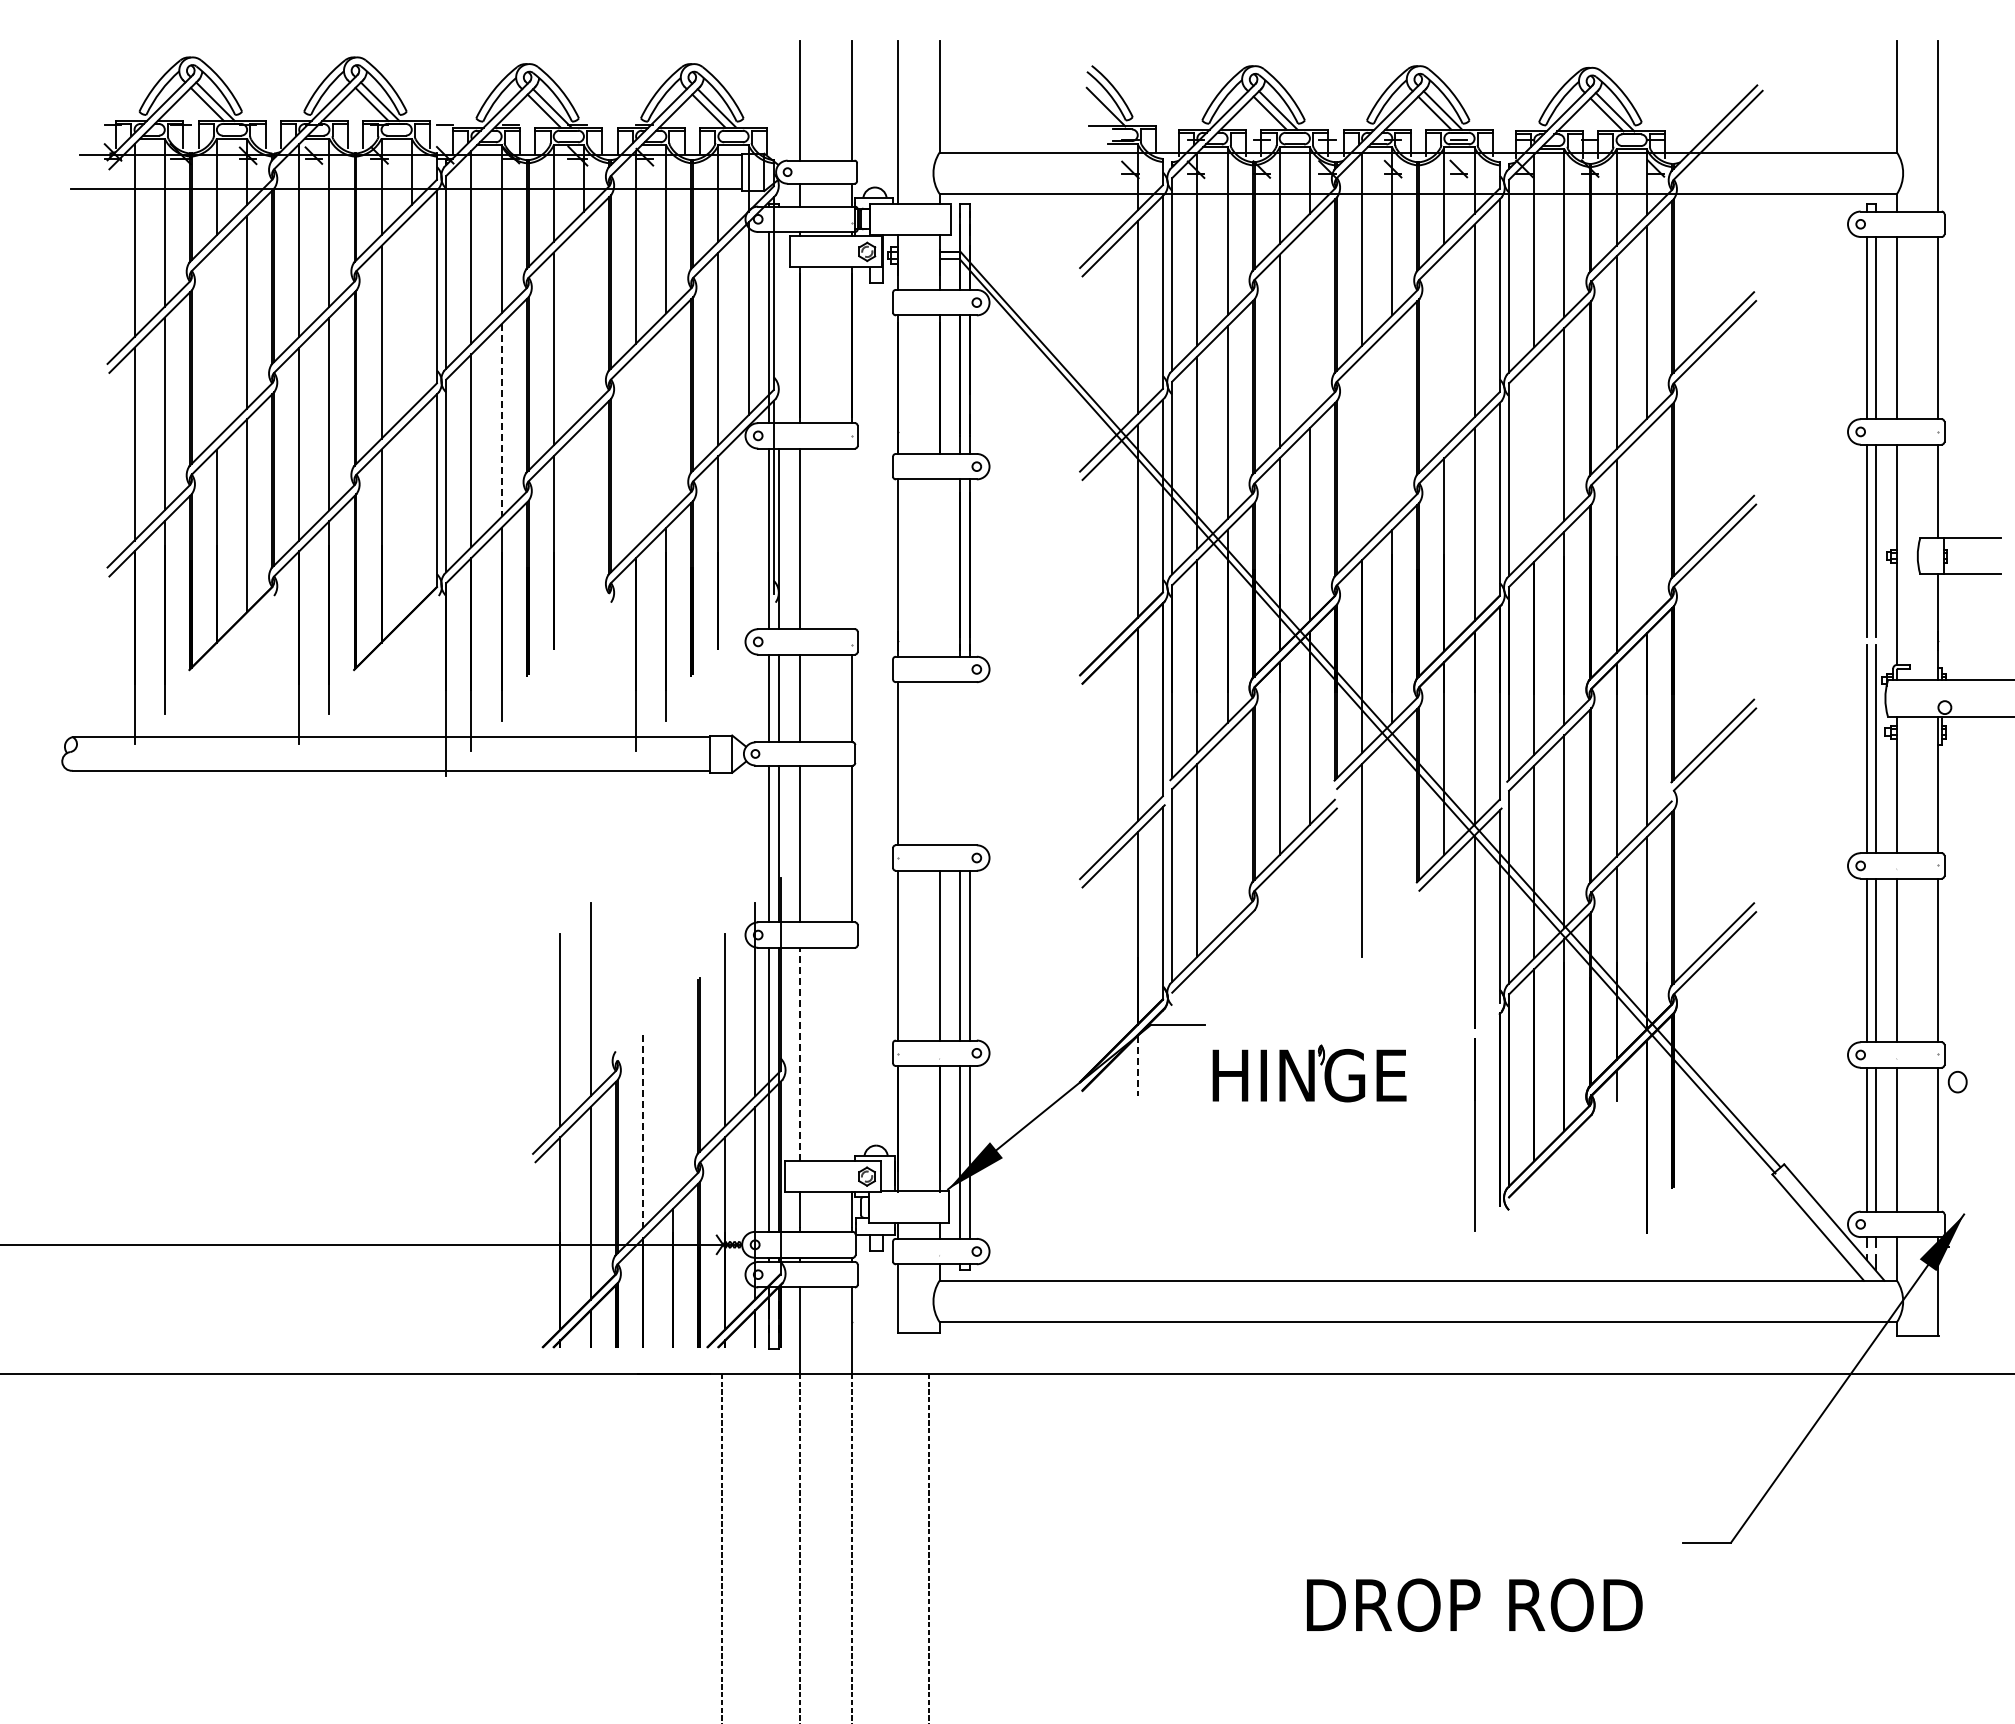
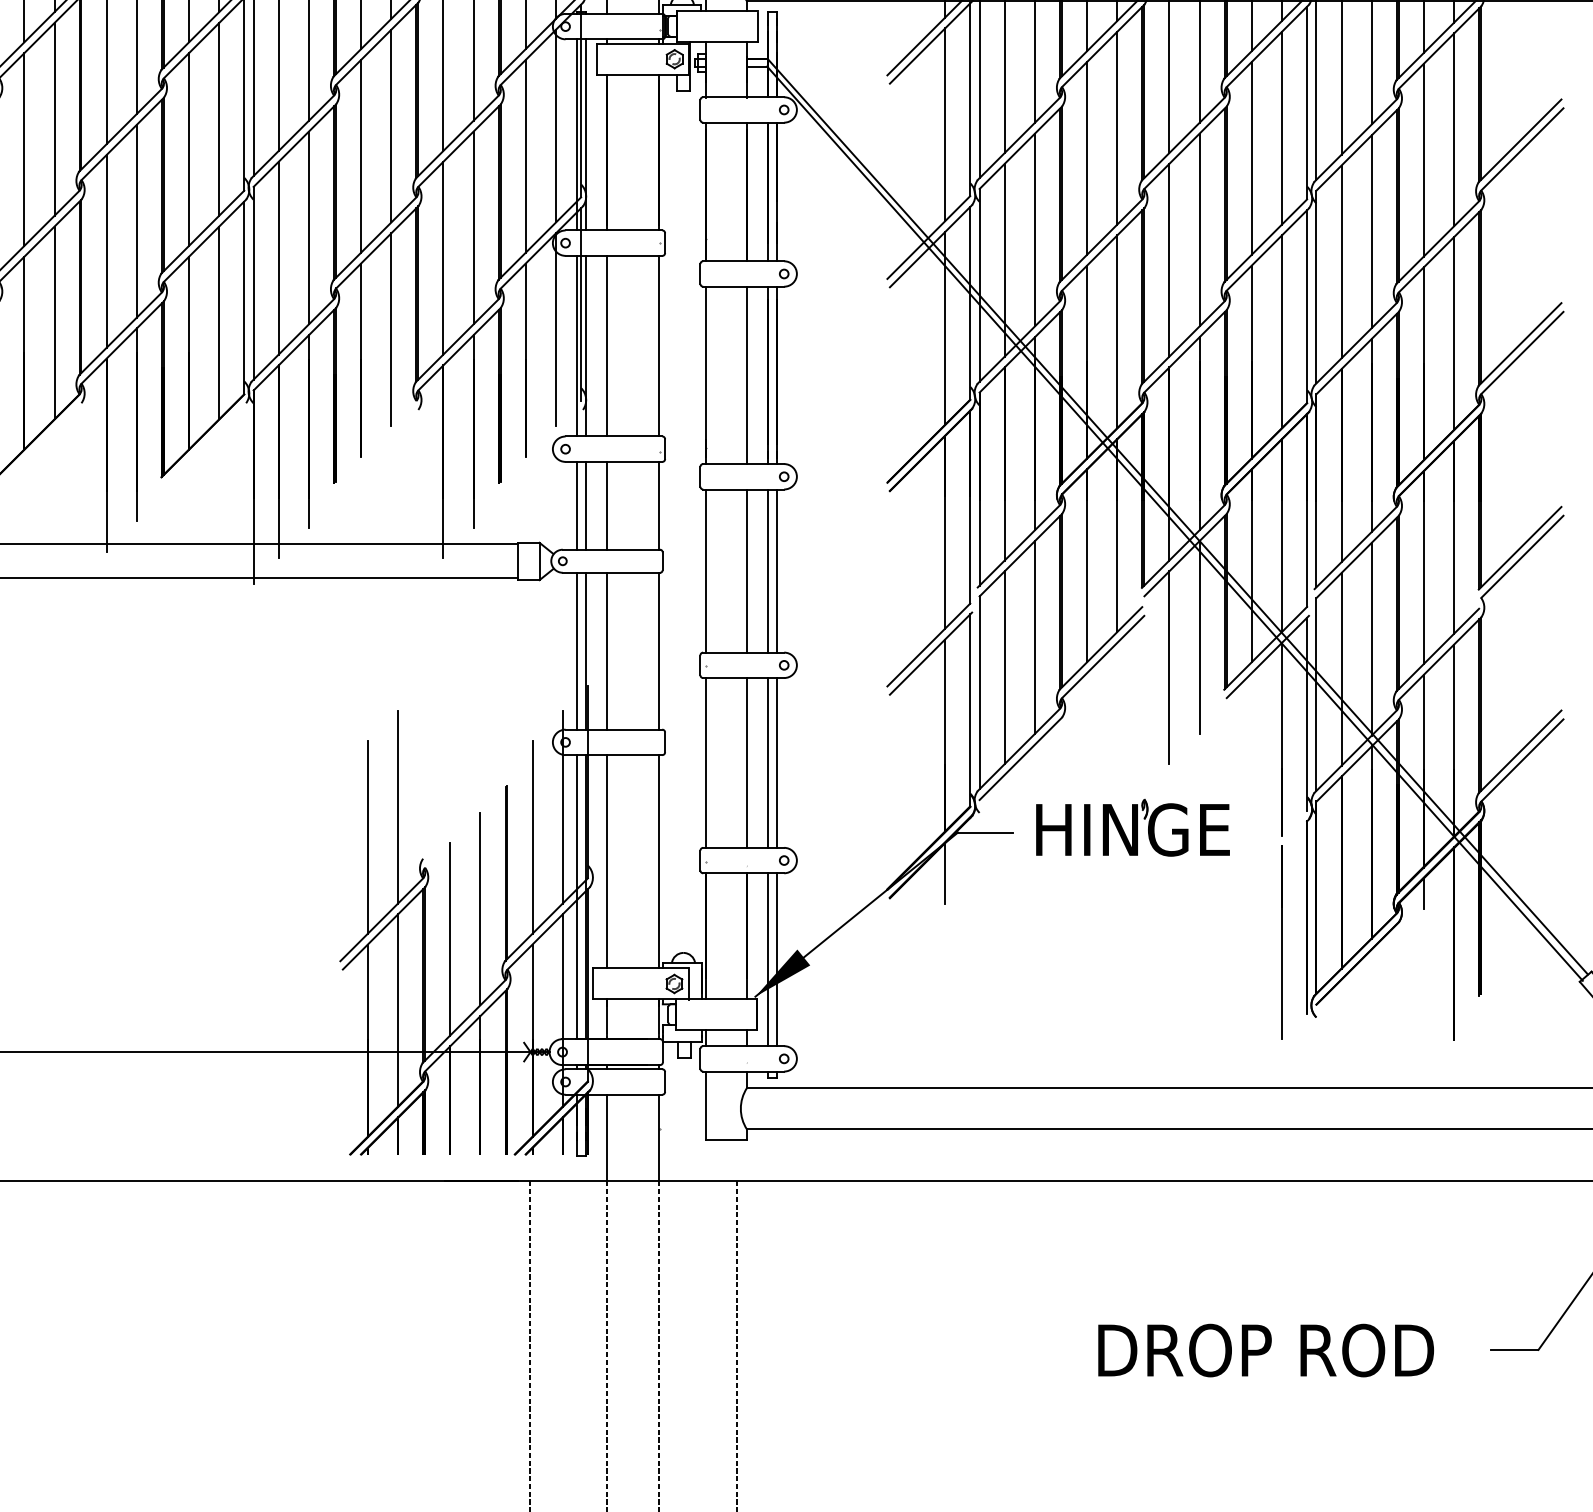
line: (411, 311) -> (218, 118), added
line: (583, 318) -> (390, 125), added
line: (1309, 320) -> (1116, 127), added
line: (779, 327) -> (586, 134), added
line: (216, 342) -> (23, 149), added
line: (1444, 350) -> (1251, 157), added
line: (666, 420) -> (473, 227), added
line: (501, 421) -> (308, 228), dashed -> solid
line: (1392, 422) -> (1199, 229), added
line: (636, 450) -> (443, 257), added
line: (1362, 452) -> (1169, 259), added
line: (1534, 454) -> (1341, 261), added
line: (411, 515) -> (218, 322), added
line: (583, 522) -> (390, 329), added
line: (748, 522) -> (555, 329), added
line: (1646, 525) -> (1453, 332), added
line: (851, 538) -> (658, 345), added
line: (939, 567) -> (746, 374), added
line: (939, 763) -> (746, 570), added
line: (960, 763) -> (767, 570), added
line: (970, 763) -> (777, 570), added
line: (1227, 829) -> (1034, 636), added
line: (1392, 829) -> (1199, 636), added
line: (851, 1053) -> (658, 860), added
line: (799, 1054) -> (606, 861), dashed -> solid
line: (1137, 1066) -> (944, 873), dashed -> solid
part: (1309, 1073) -> (1132, 827), moved
line: (673, 1101) -> (480, 908), added
line: (642, 1132) -> (449, 939), dashed -> solid
text: (1474, 1604) -> (1265, 1349), moved

